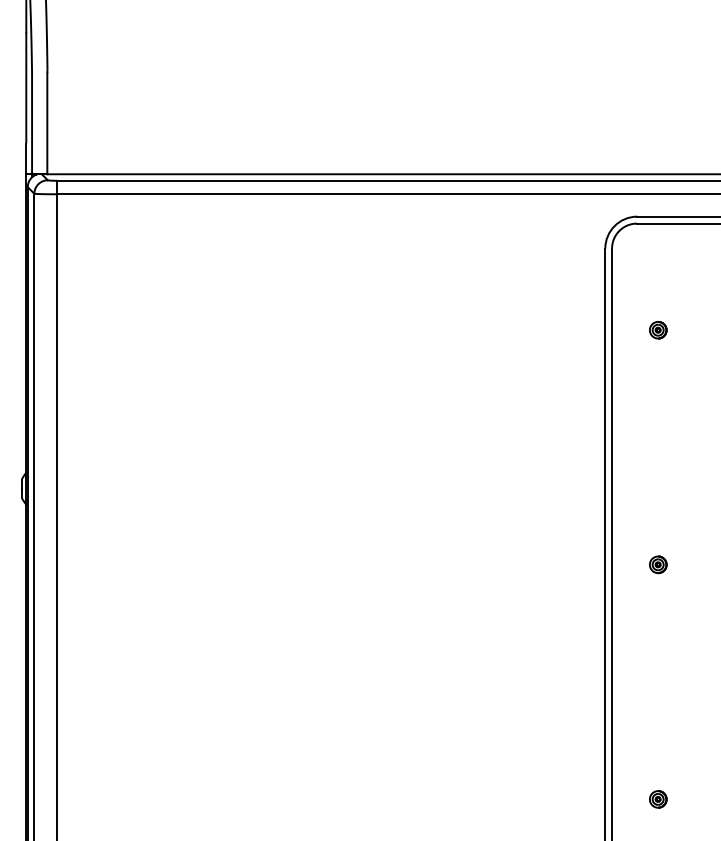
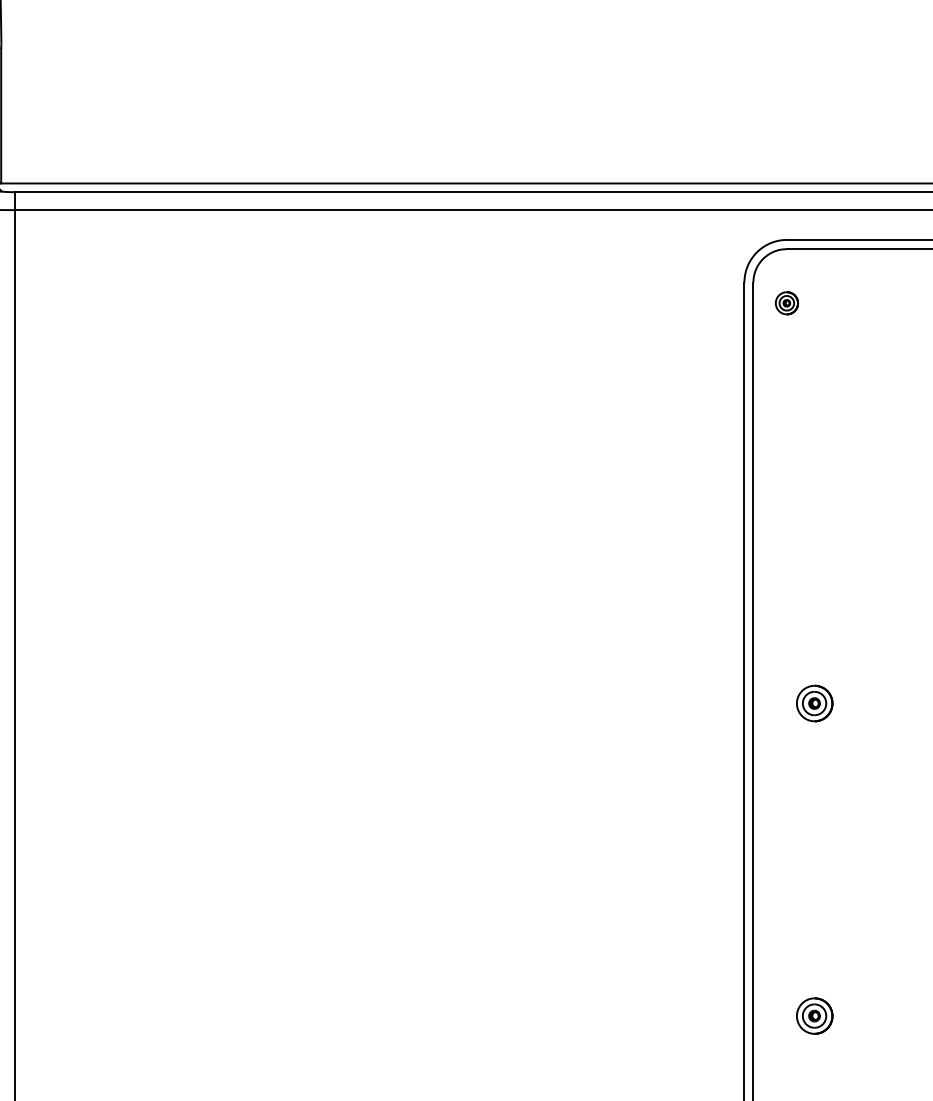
part: (658, 330) -> (787, 303), moved
part: (658, 564) -> (815, 703), size x1.6
part: (658, 799) -> (815, 1016), size x1.6

